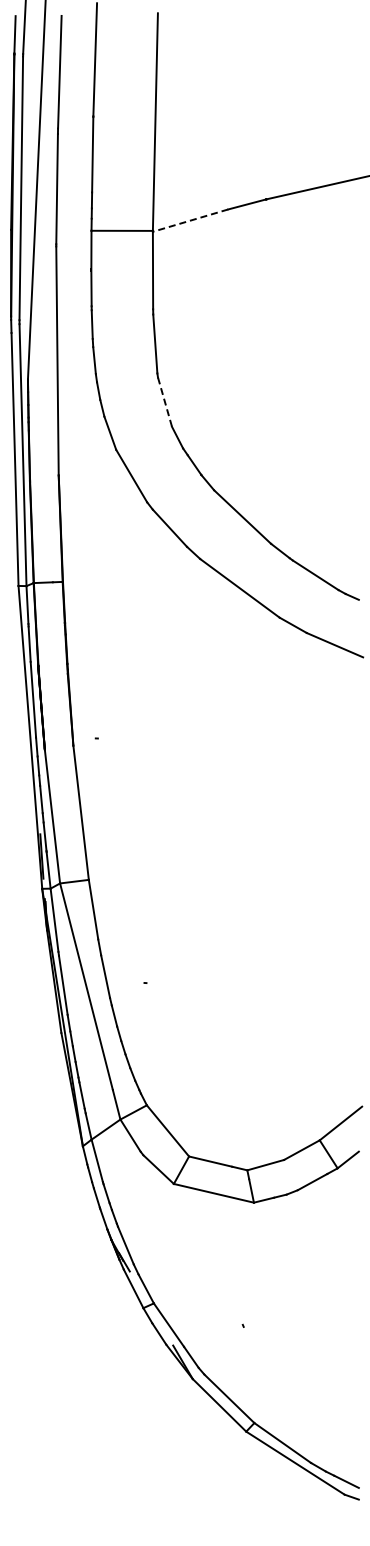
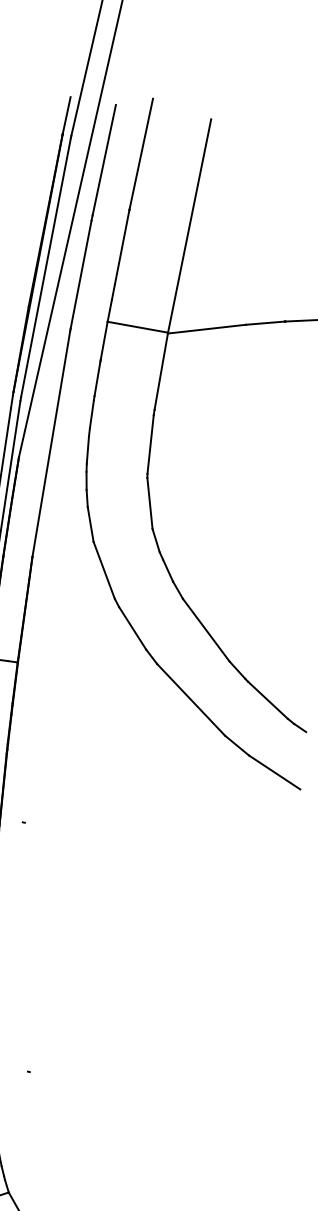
line: (190, 220) -> (206, 329), dashed -> solid
line: (165, 402) -> (150, 503), dashed -> solid

